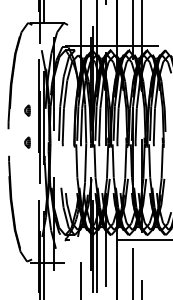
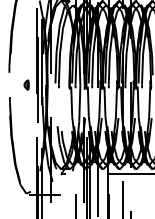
part: (27, 110) -> (26, 55), removed

